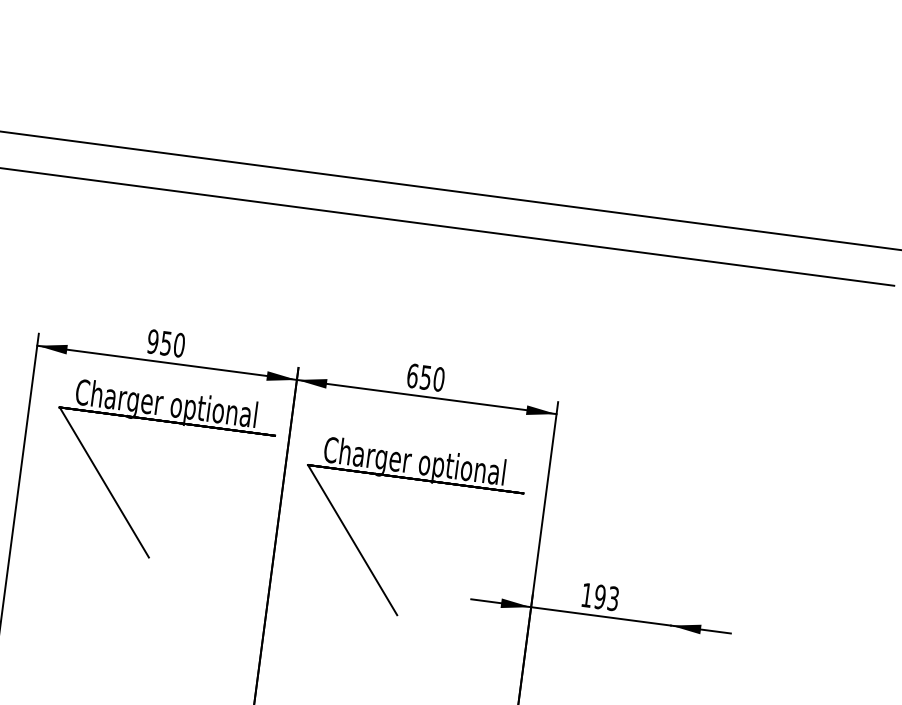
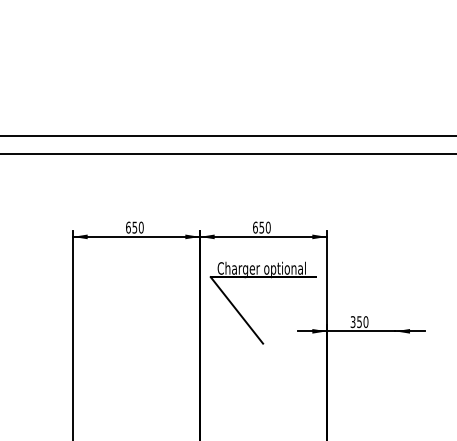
text: (153, 341) -> (128, 227), 950 -> 650
part: (114, 494) -> (119, 303), removed
text: (599, 597) -> (359, 322), 193 -> 350

